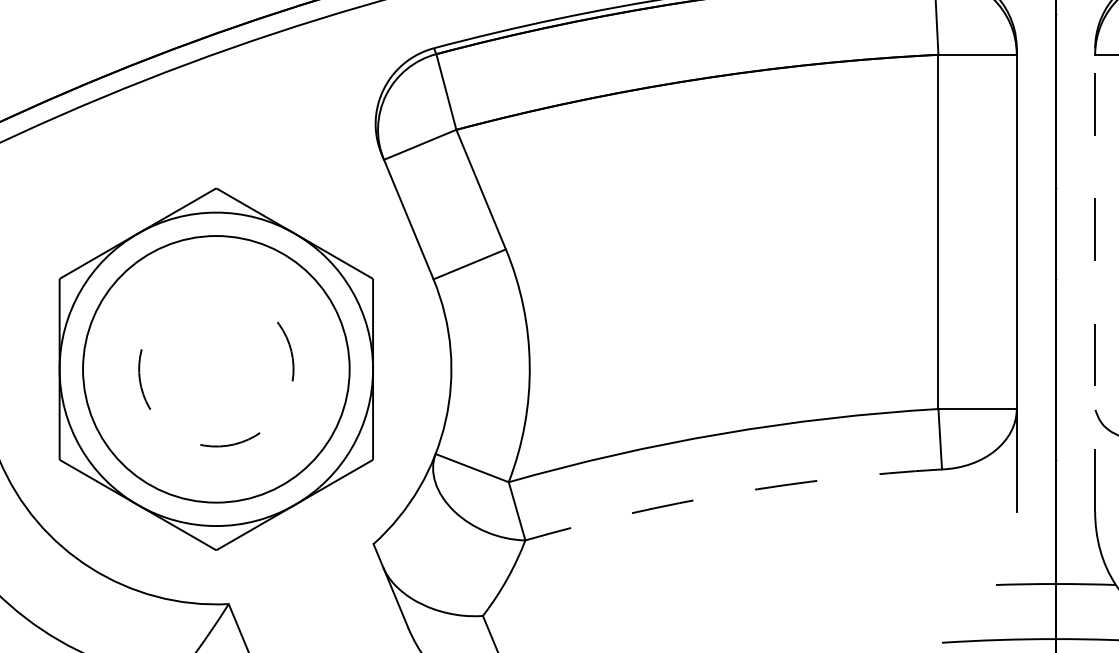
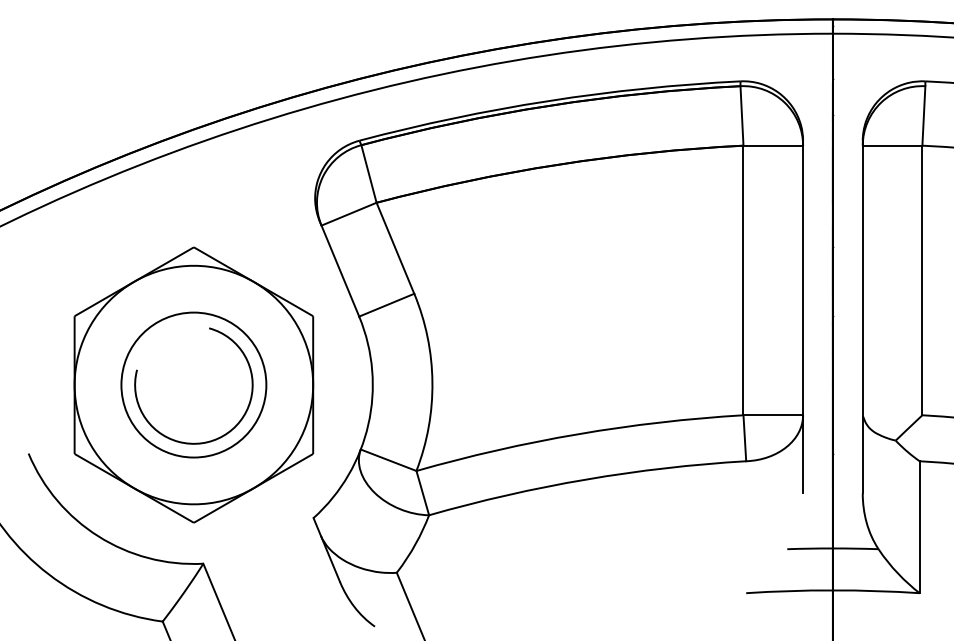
line: (1094, 279) -> (862, 316), dashed -> solid
circle: (215, 368) -> (193, 384), size x0.71
arc: (255, 435) -> (223, 435), dashed -> solid
arc: (732, 493) -> (586, 479), dashed -> solid

